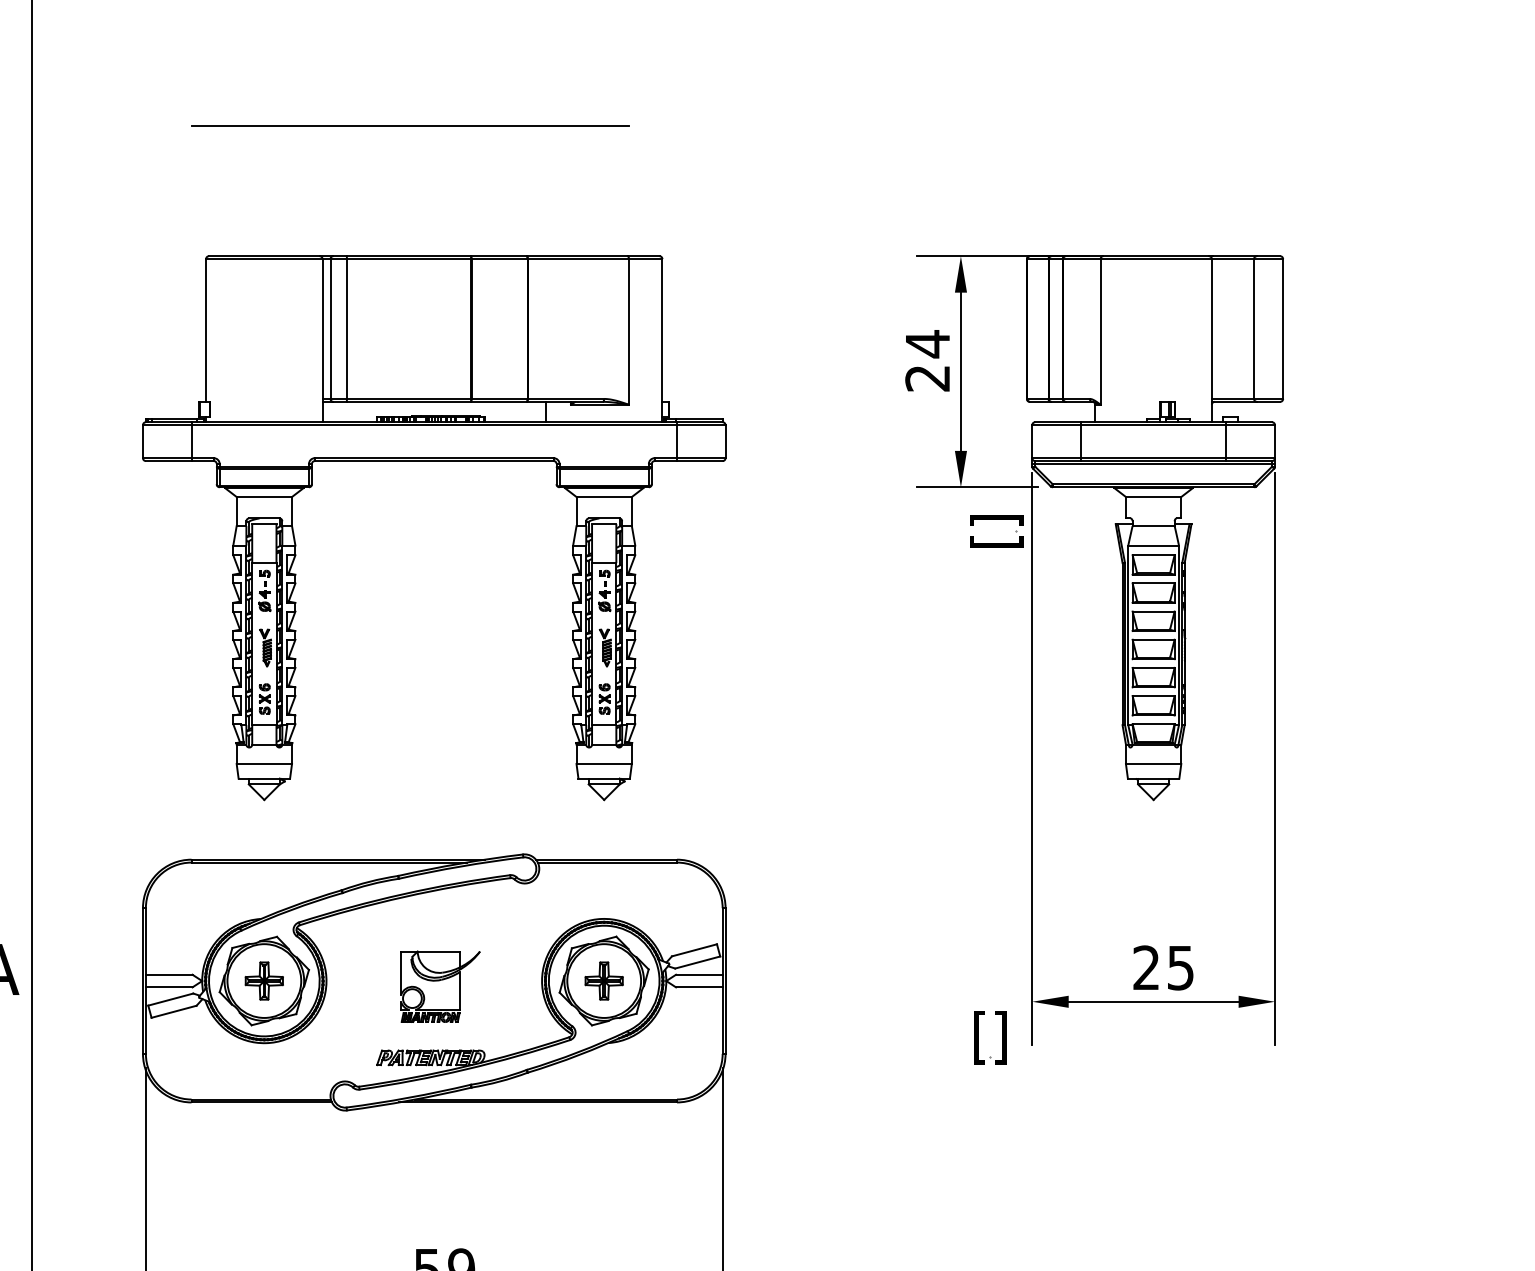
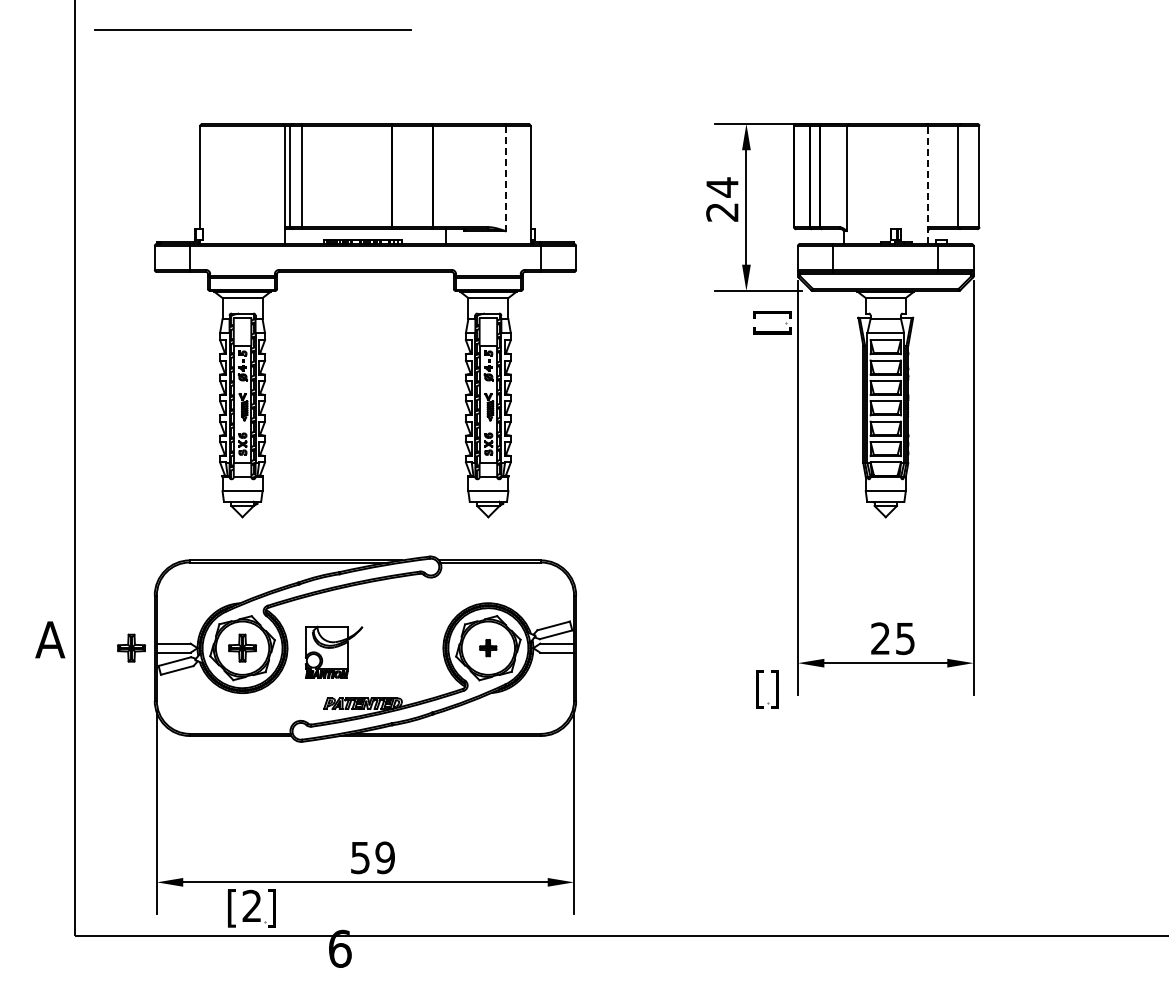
line: (409, 125) -> (252, 29), moved
line: (629, 331) -> (506, 178), solid -> dashed
line: (1211, 340) -> (927, 184), solid -> dashed
part: (110, 980) -> (131, 647), added
part: (602, 980) -> (487, 647), size x0.6
part: (439, 985) -> (333, 651), moved

